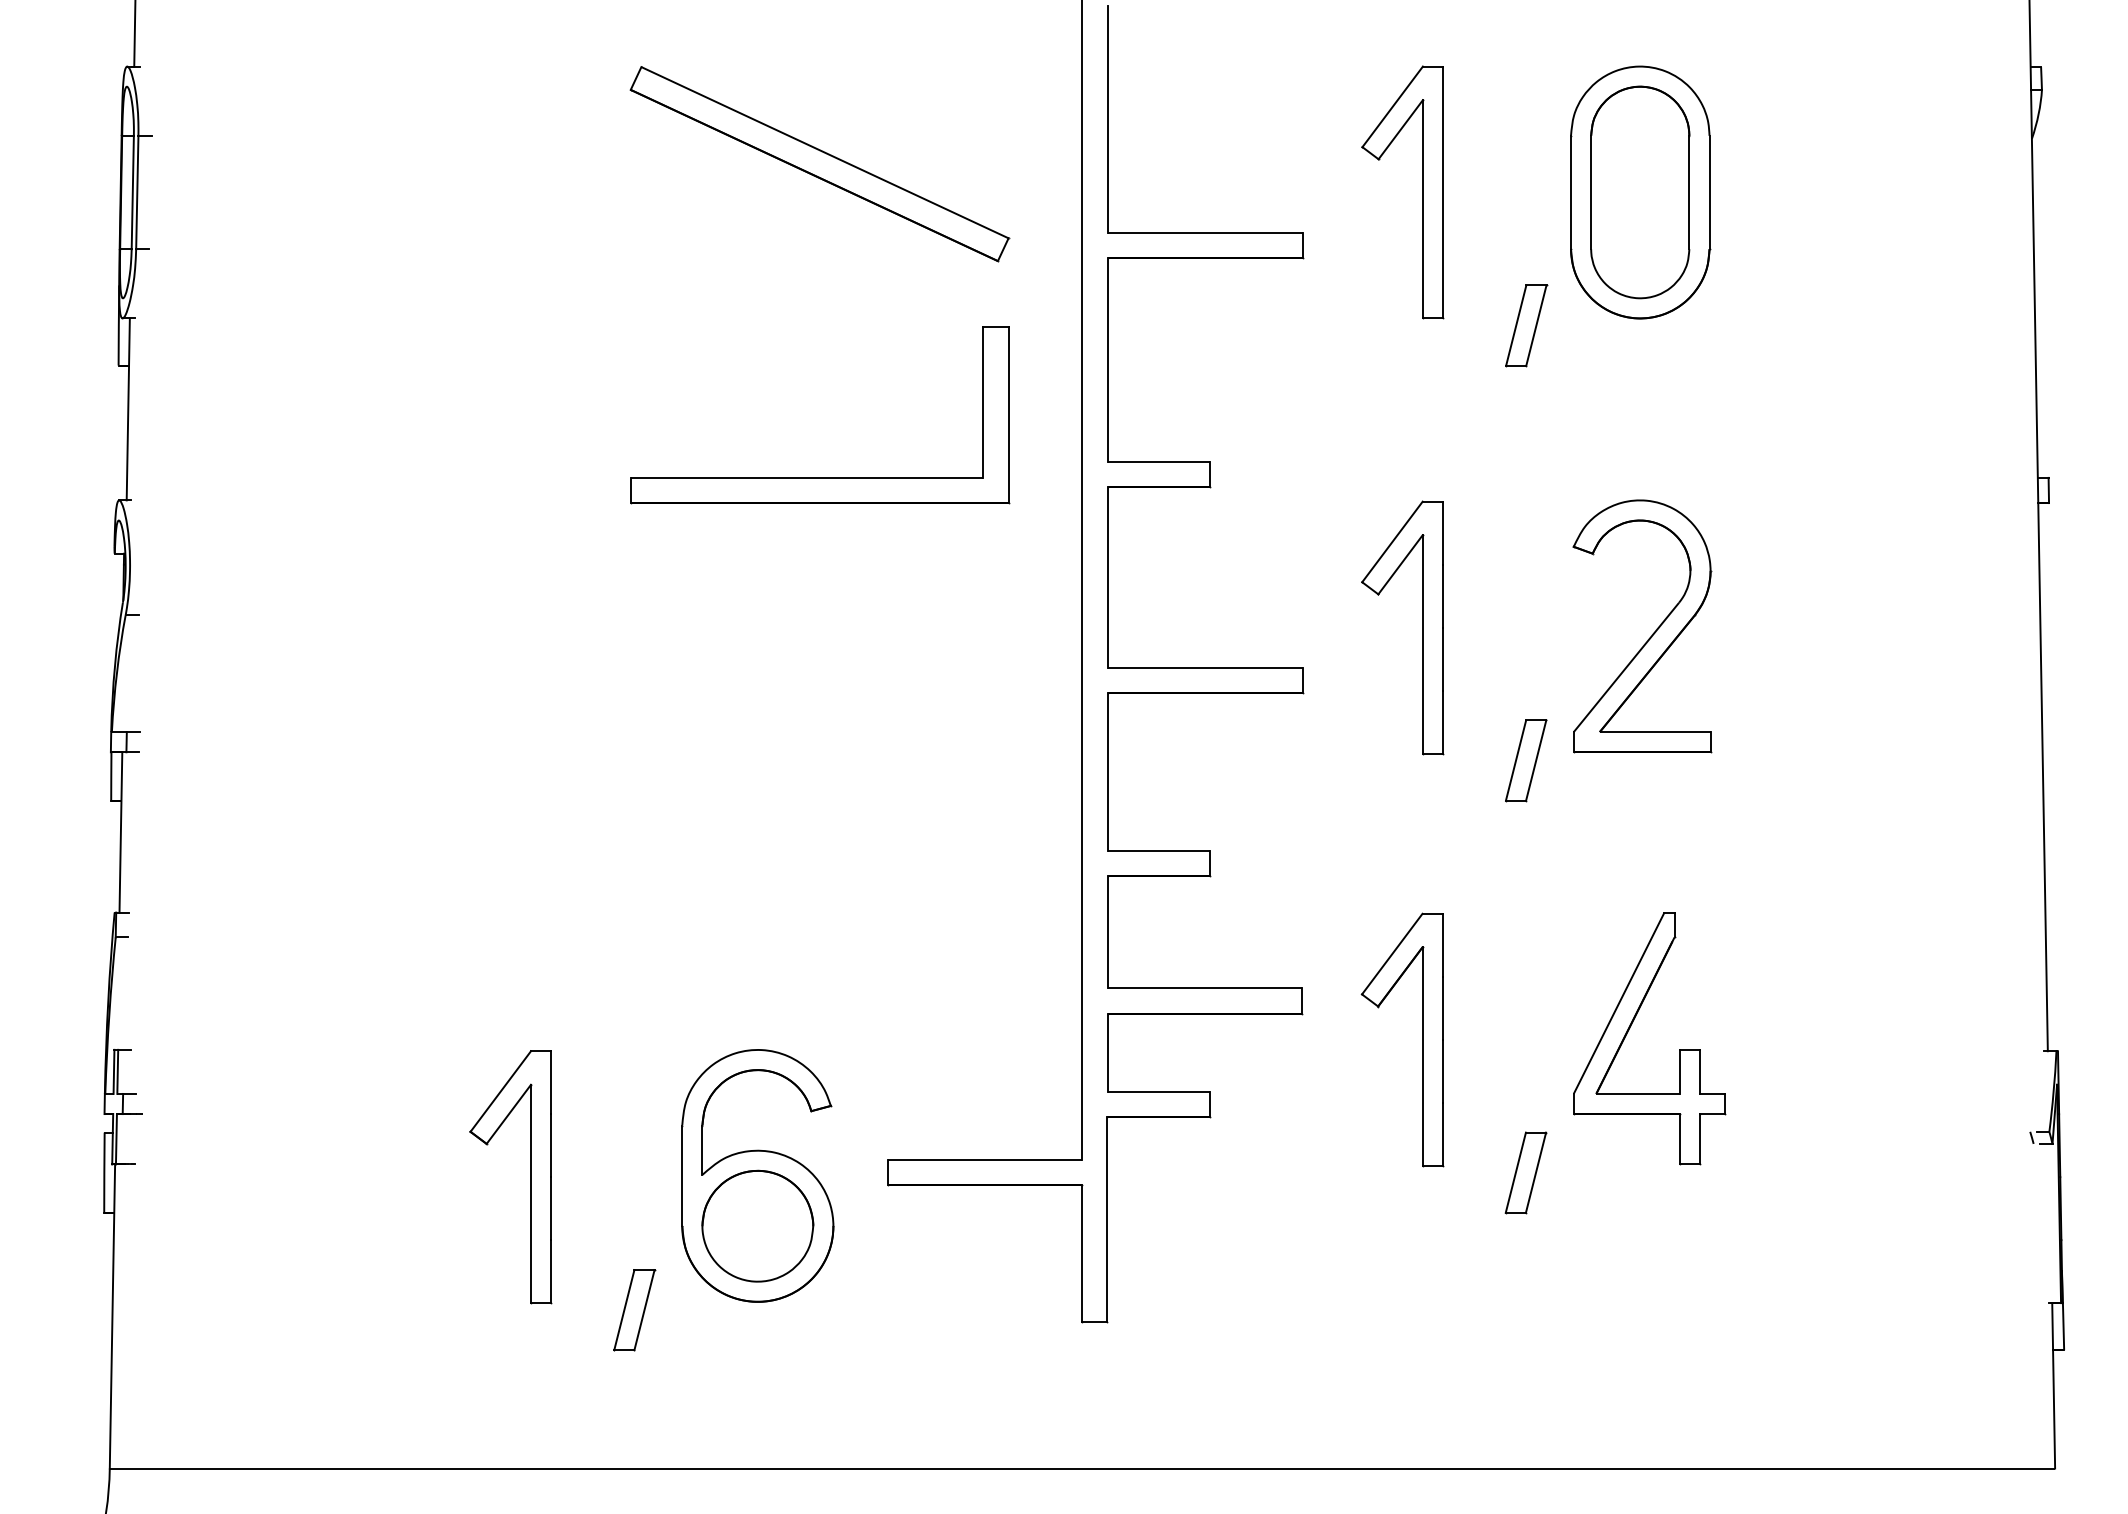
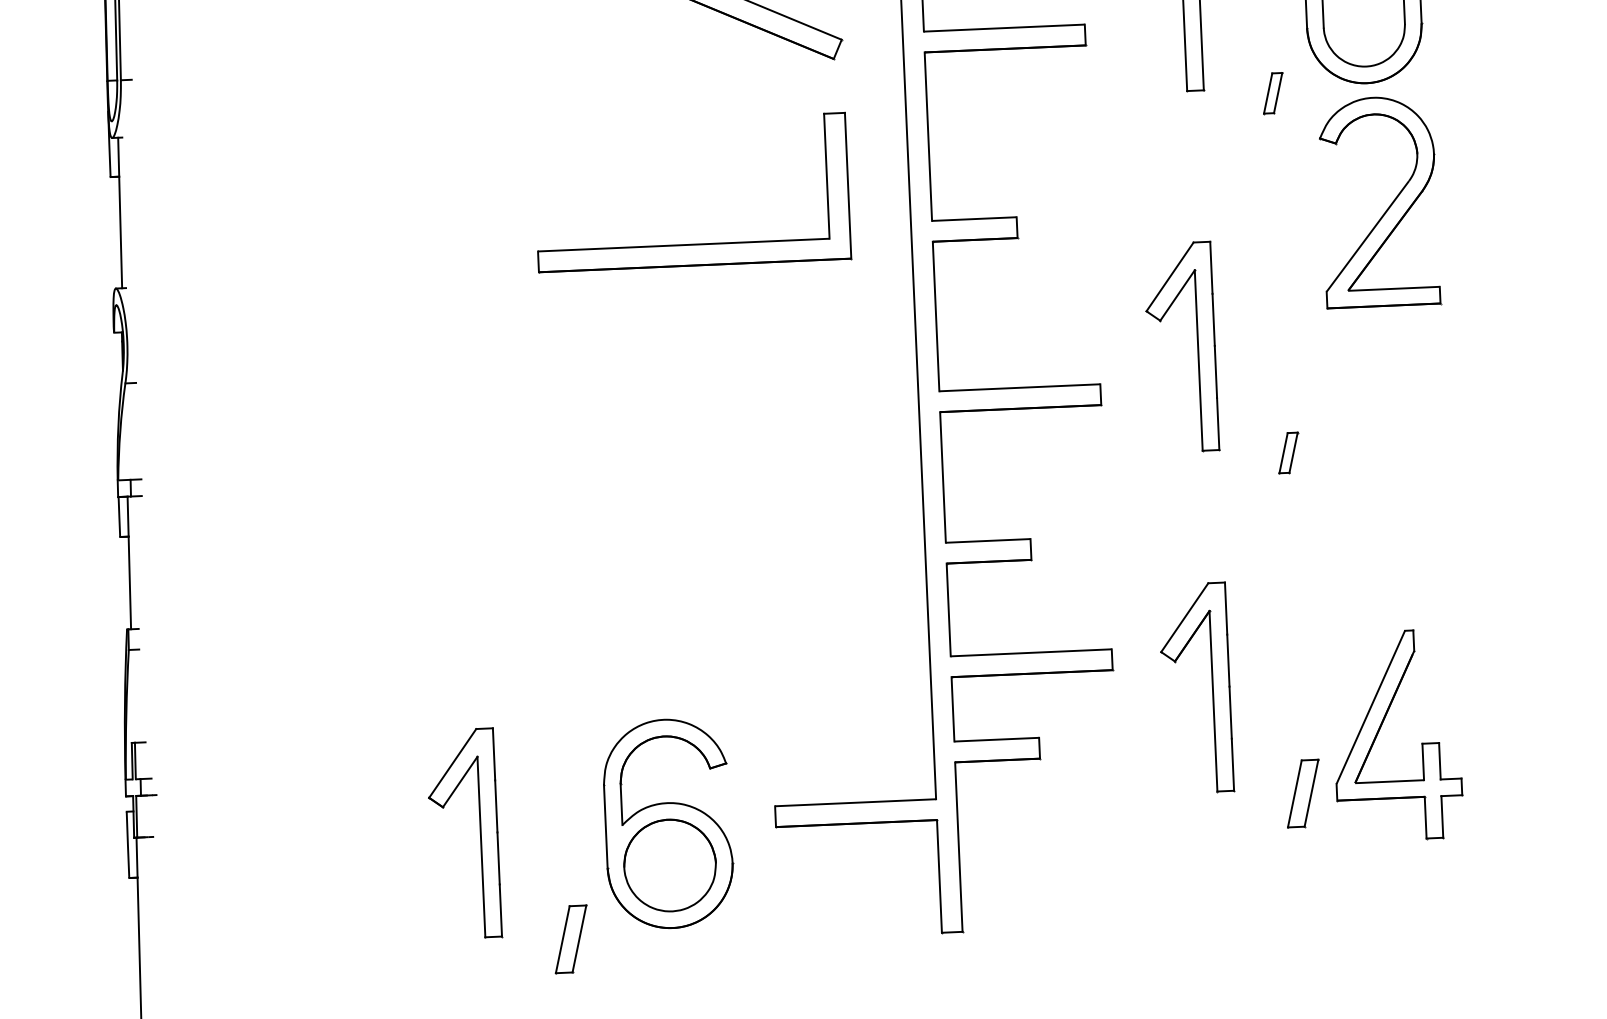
part: (1526, 325) -> (1273, 93), size x0.6
part: (1652, 633) -> (1388, 207), moved
part: (1526, 760) -> (1288, 452), size x0.6
part: (1630, 1028) -> (1381, 727), moved

